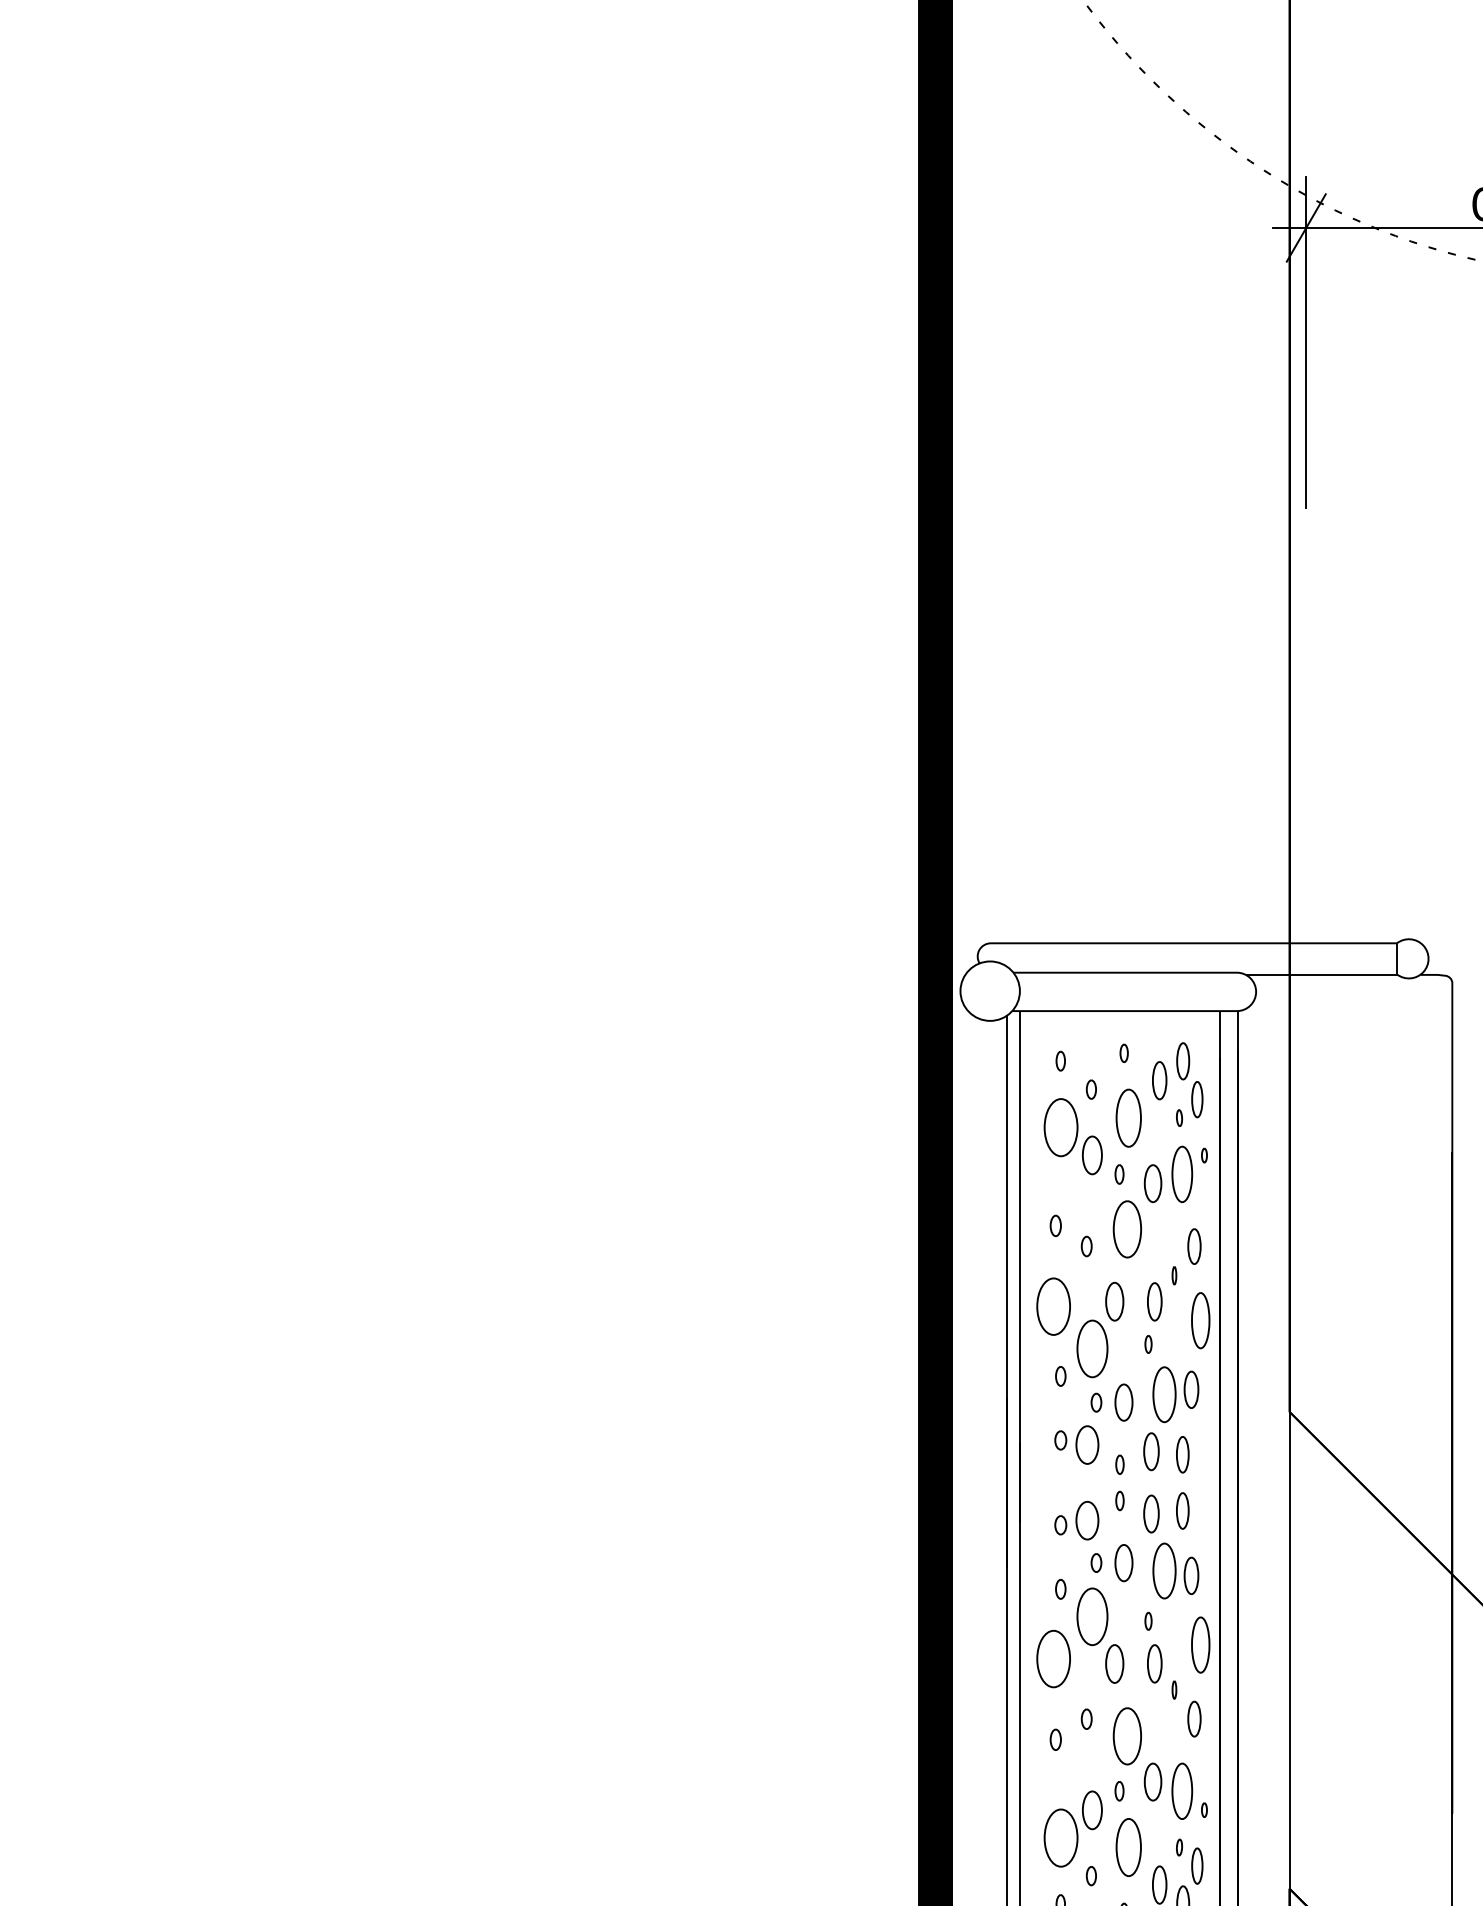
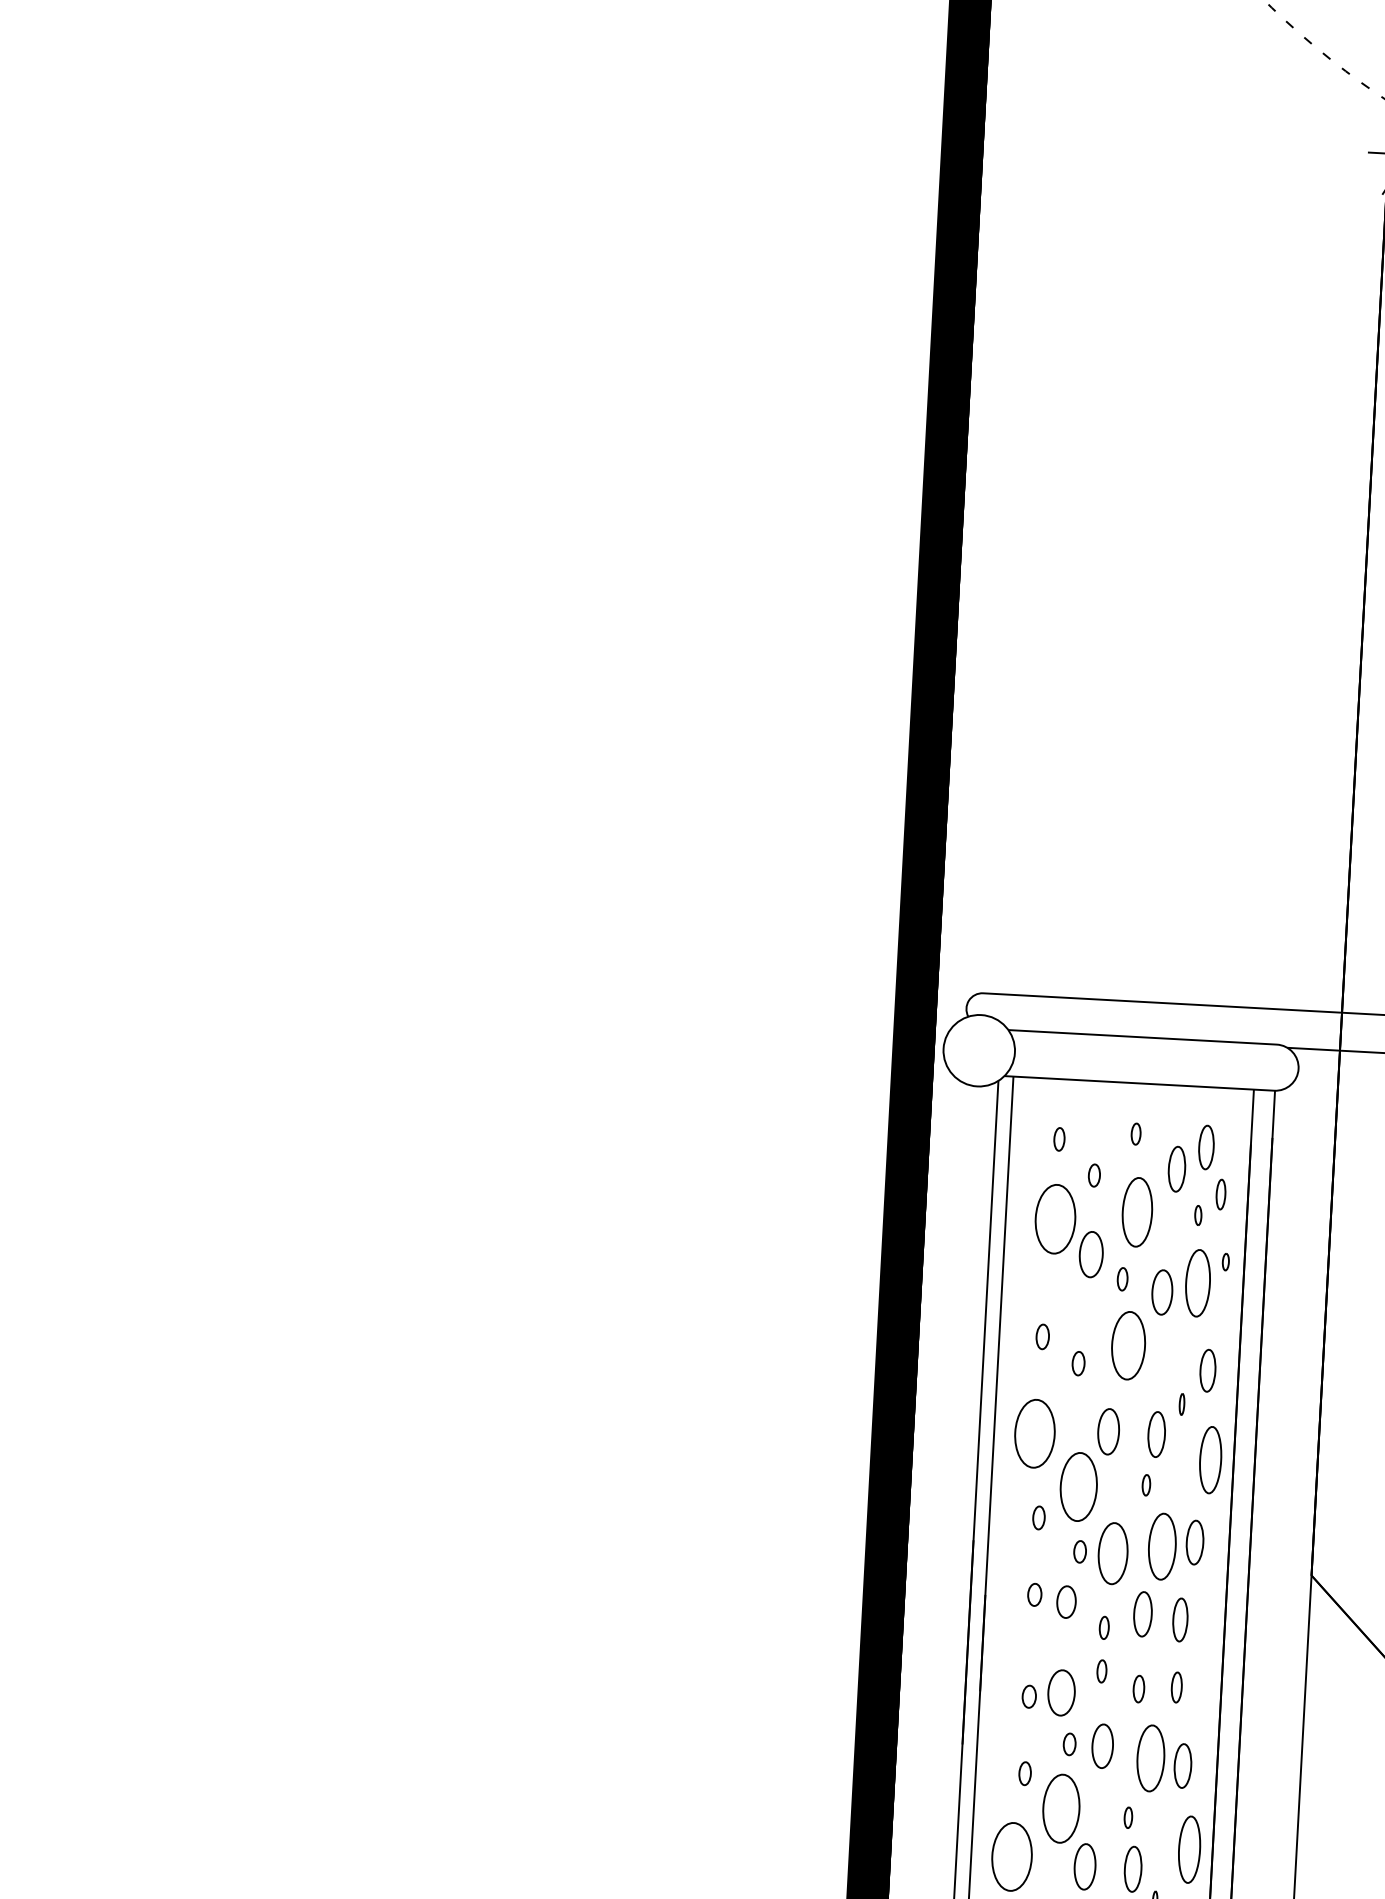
part: (1197, 1099) -> (1221, 1194), size x0.7
part: (1123, 1402) -> (1112, 1553), size x1.4
part: (1087, 1444) -> (1066, 1601), size x0.7
part: (1182, 1510) -> (1176, 1686), size x0.7
part: (1151, 1513) -> (1138, 1688), size x0.6

